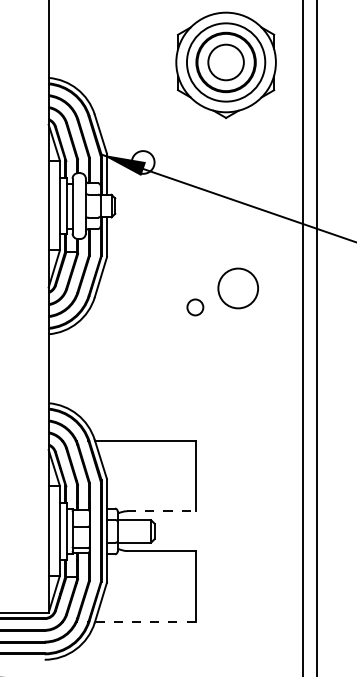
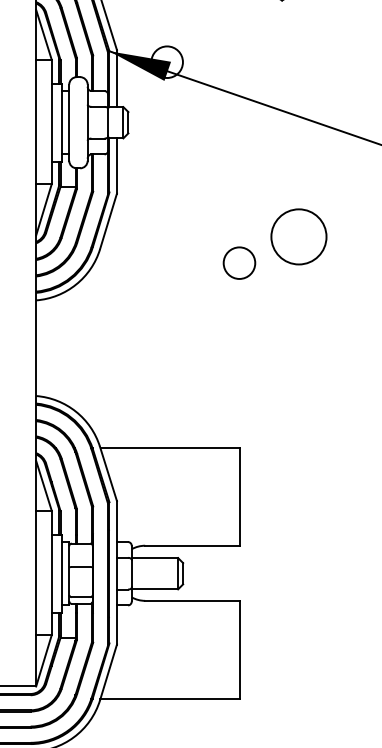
circle: (195, 307) -> (239, 263), size x1.43
line: (161, 511) -> (192, 546), dashed -> solid
line: (144, 621) -> (168, 698), dashed -> solid

